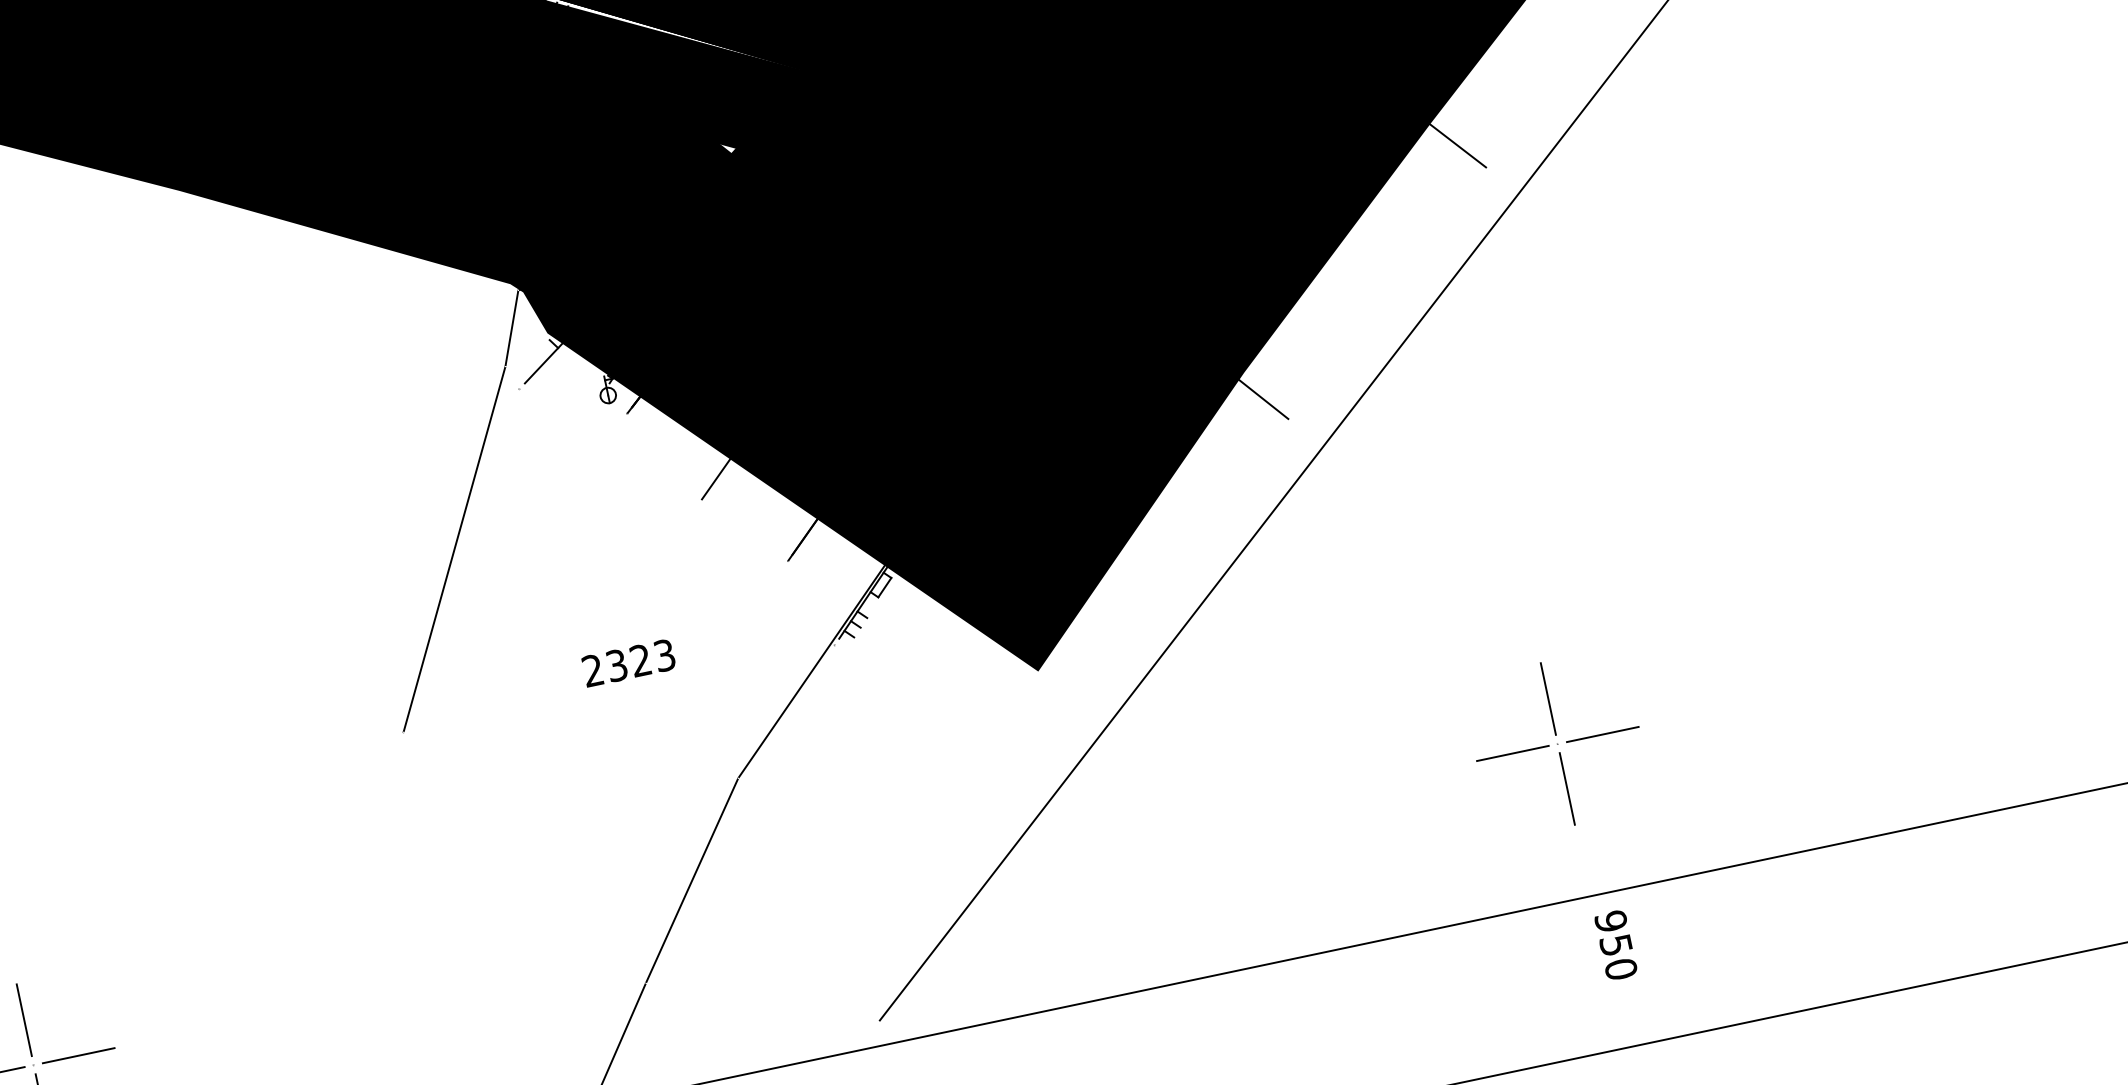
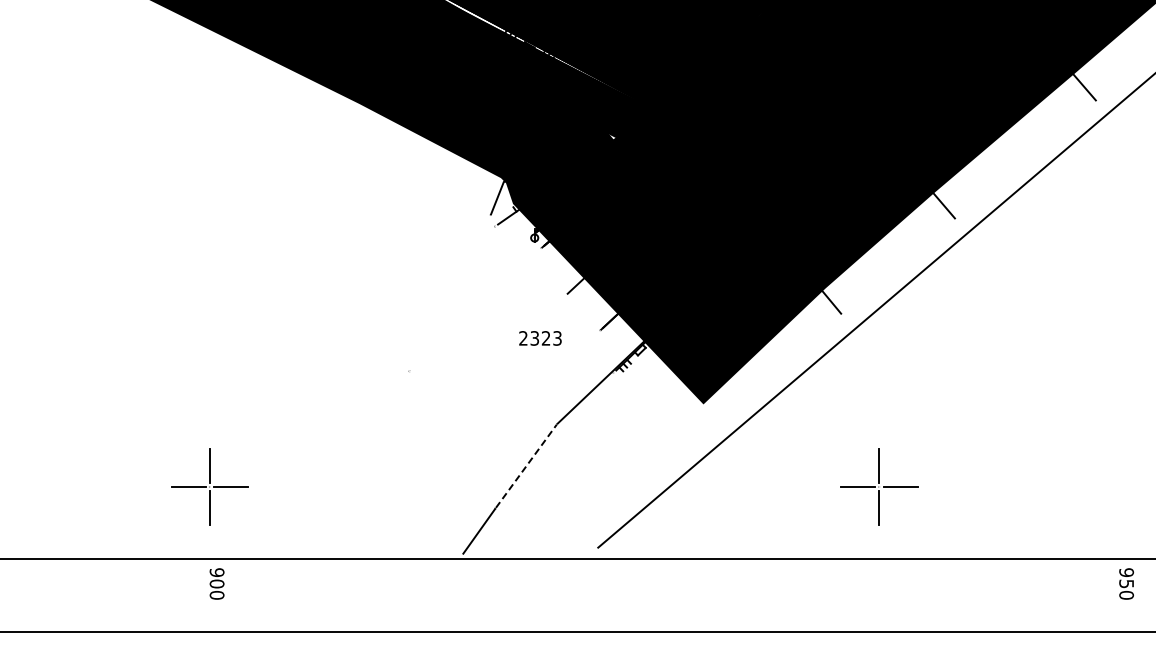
line: (452, 548) -> (449, 292), removed
text: (628, 663) -> (540, 338), moved
part: (1557, 742) -> (879, 486), moved
line: (692, 879) -> (526, 465), solid -> dashed
text: (1615, 944) -> (1126, 583), moved

